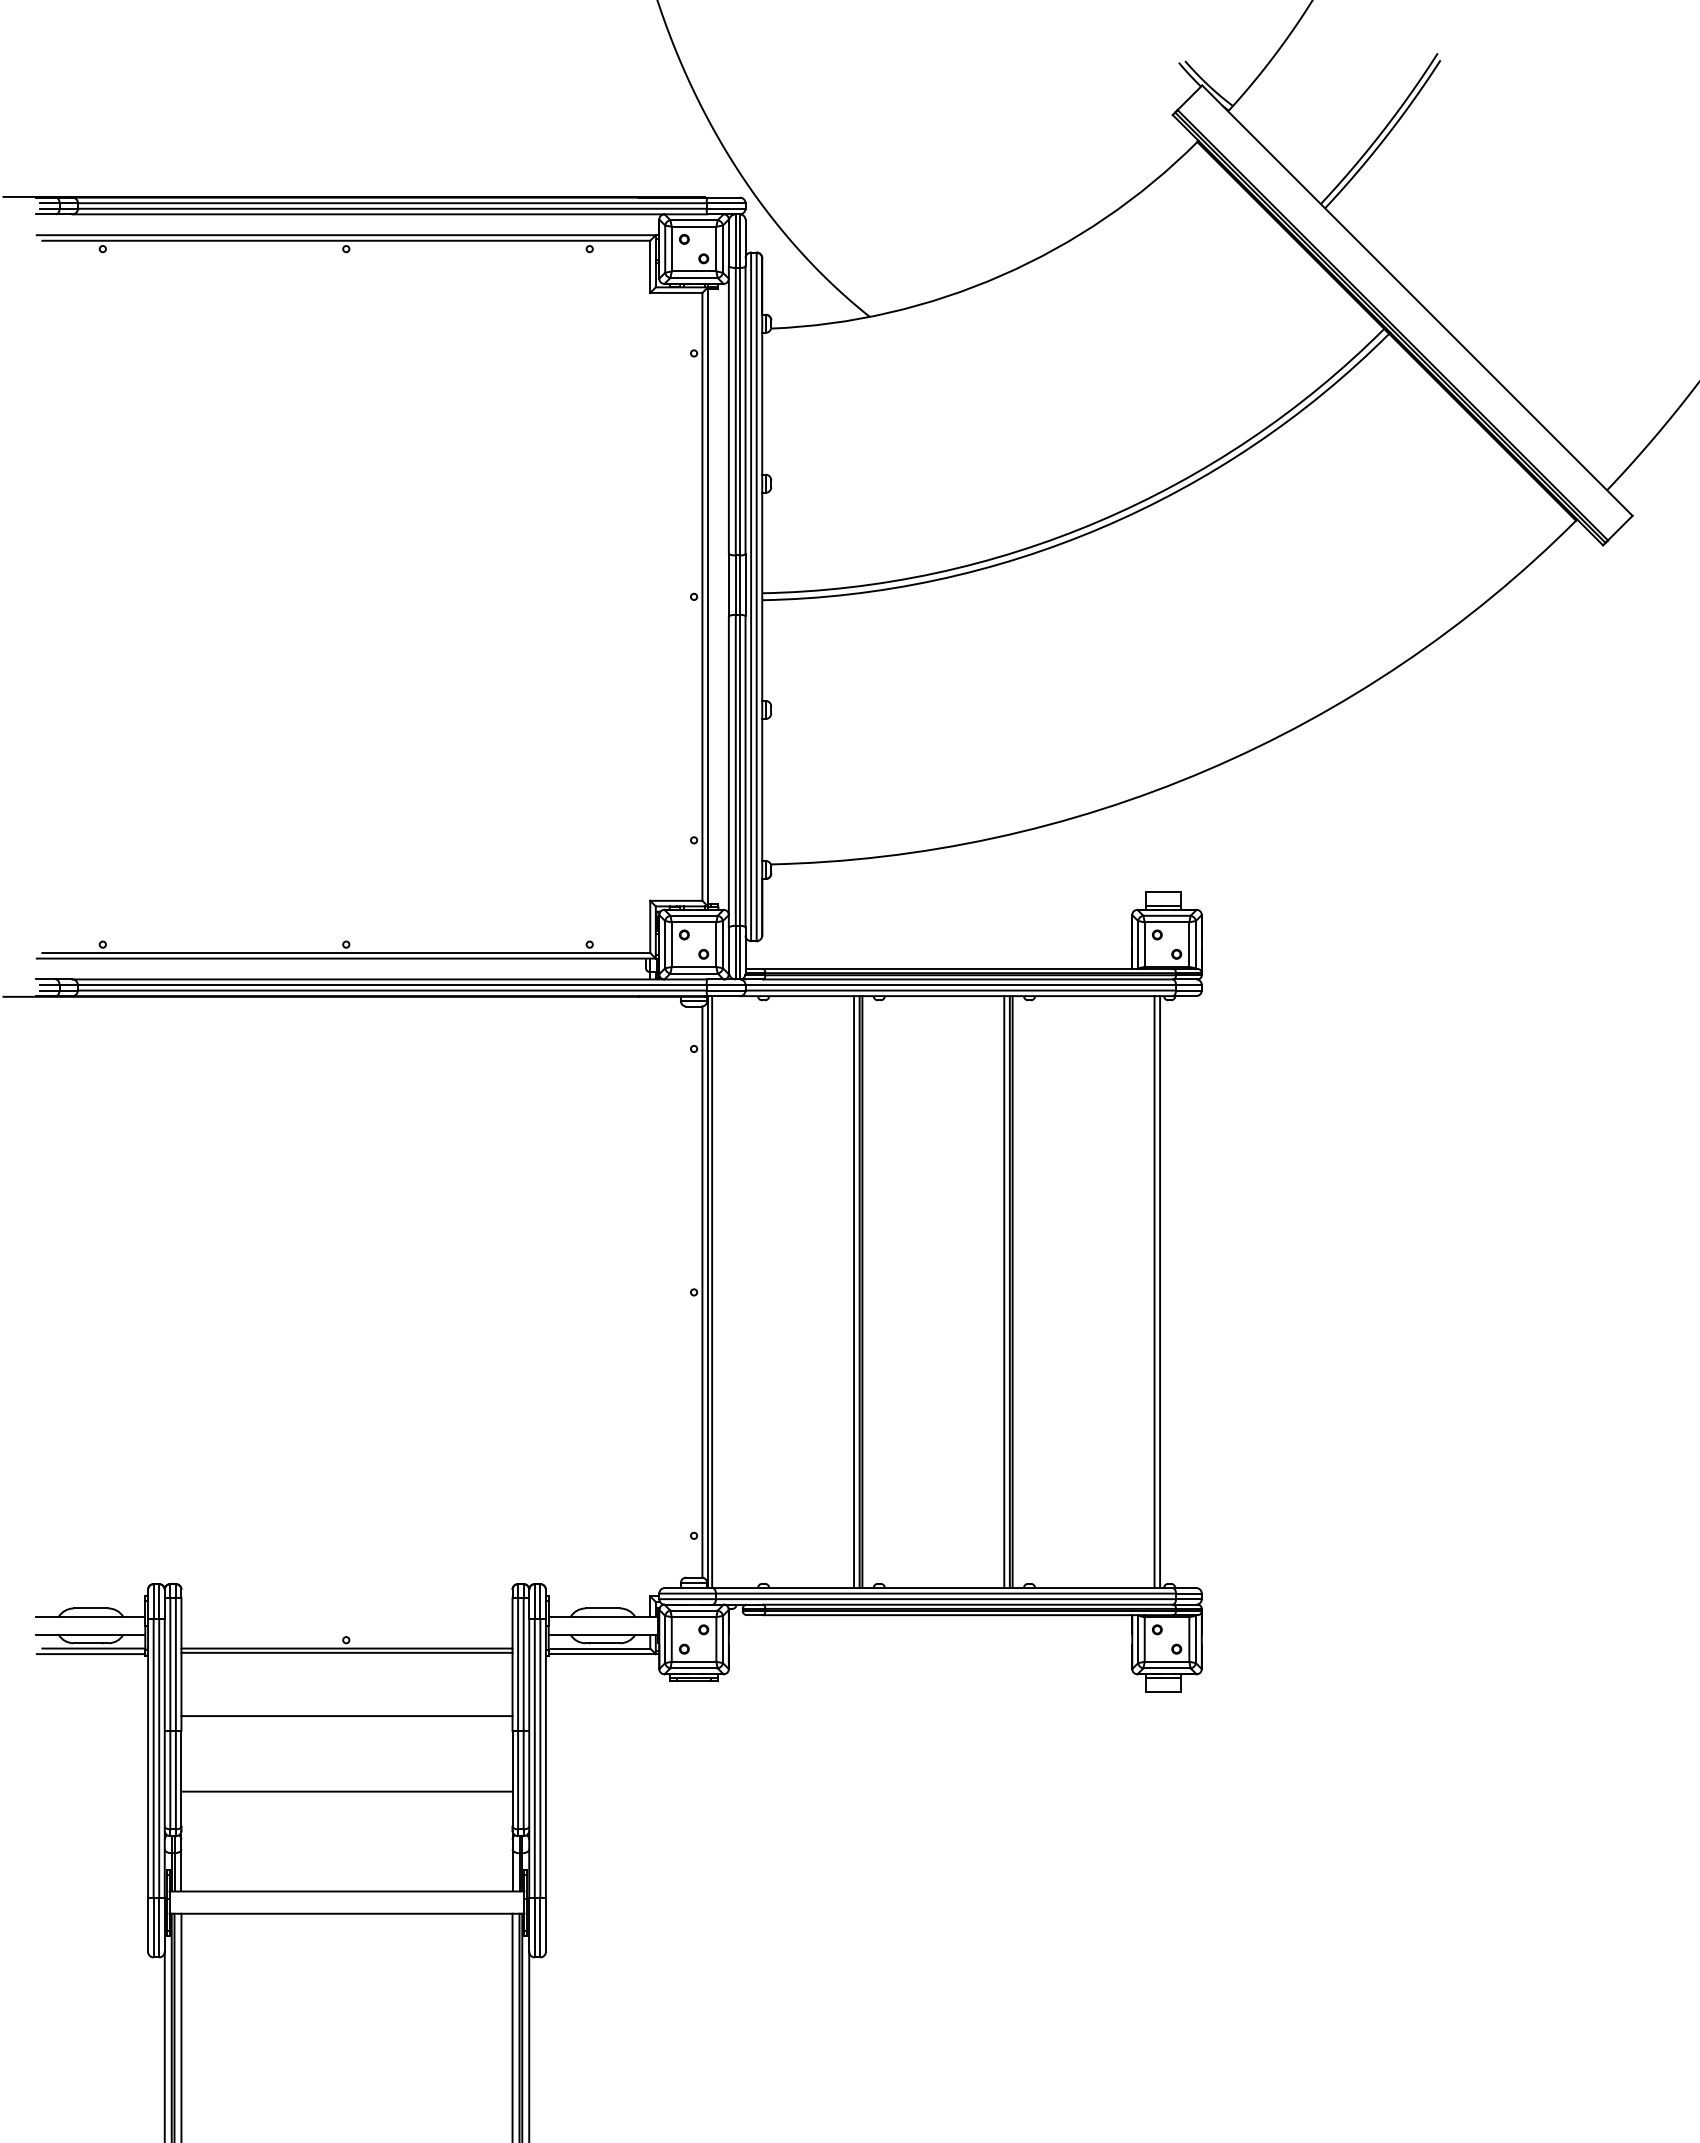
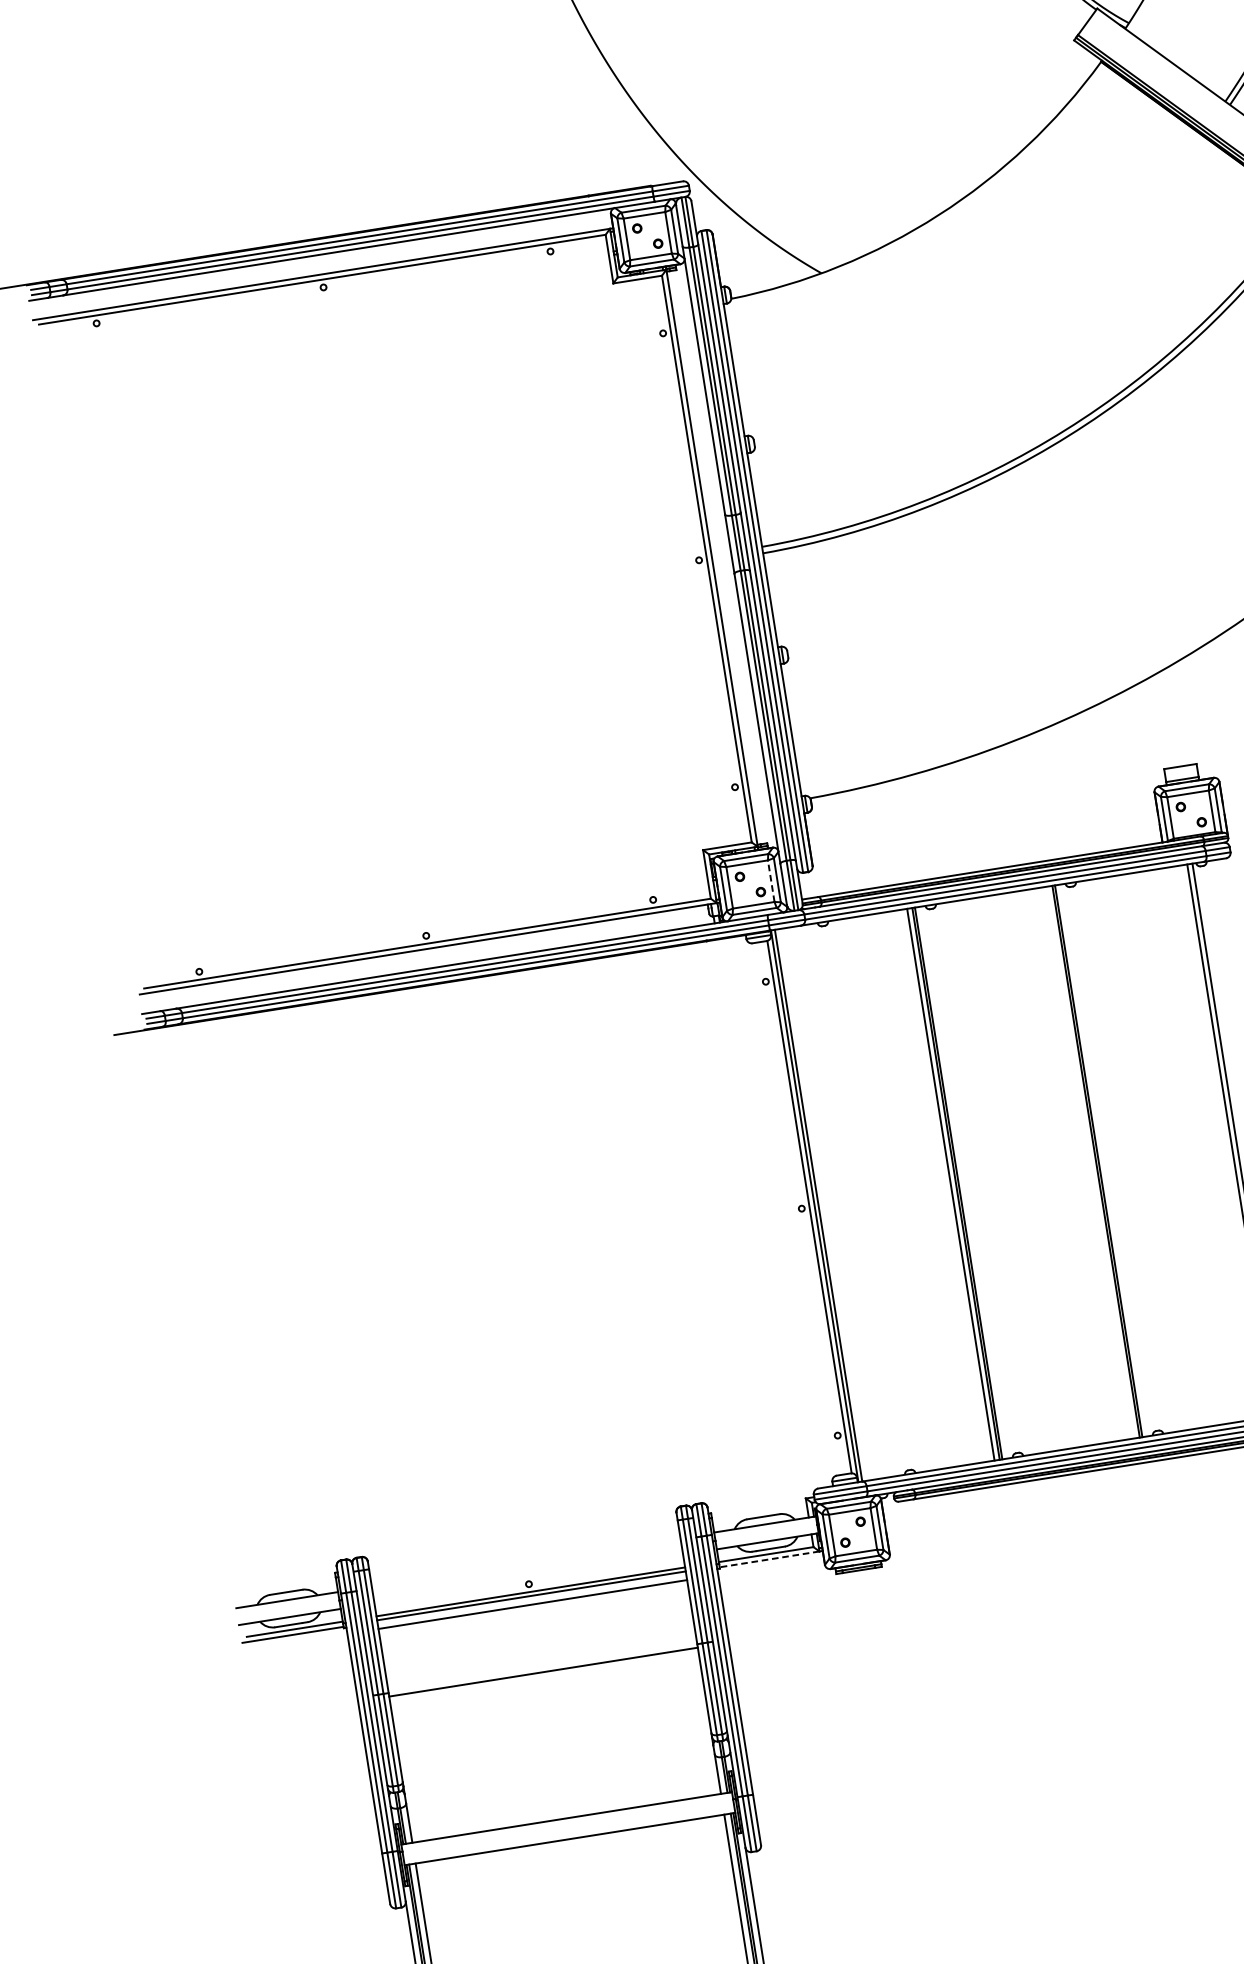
line: (716, 944) -> (771, 881), solid -> dashed
line: (1004, 1292) -> (1091, 1162), removed
line: (602, 1654) -> (769, 1559), solid -> dashed
line: (346, 1716) -> (532, 1604), moved
line: (346, 1791) -> (543, 1672), moved

